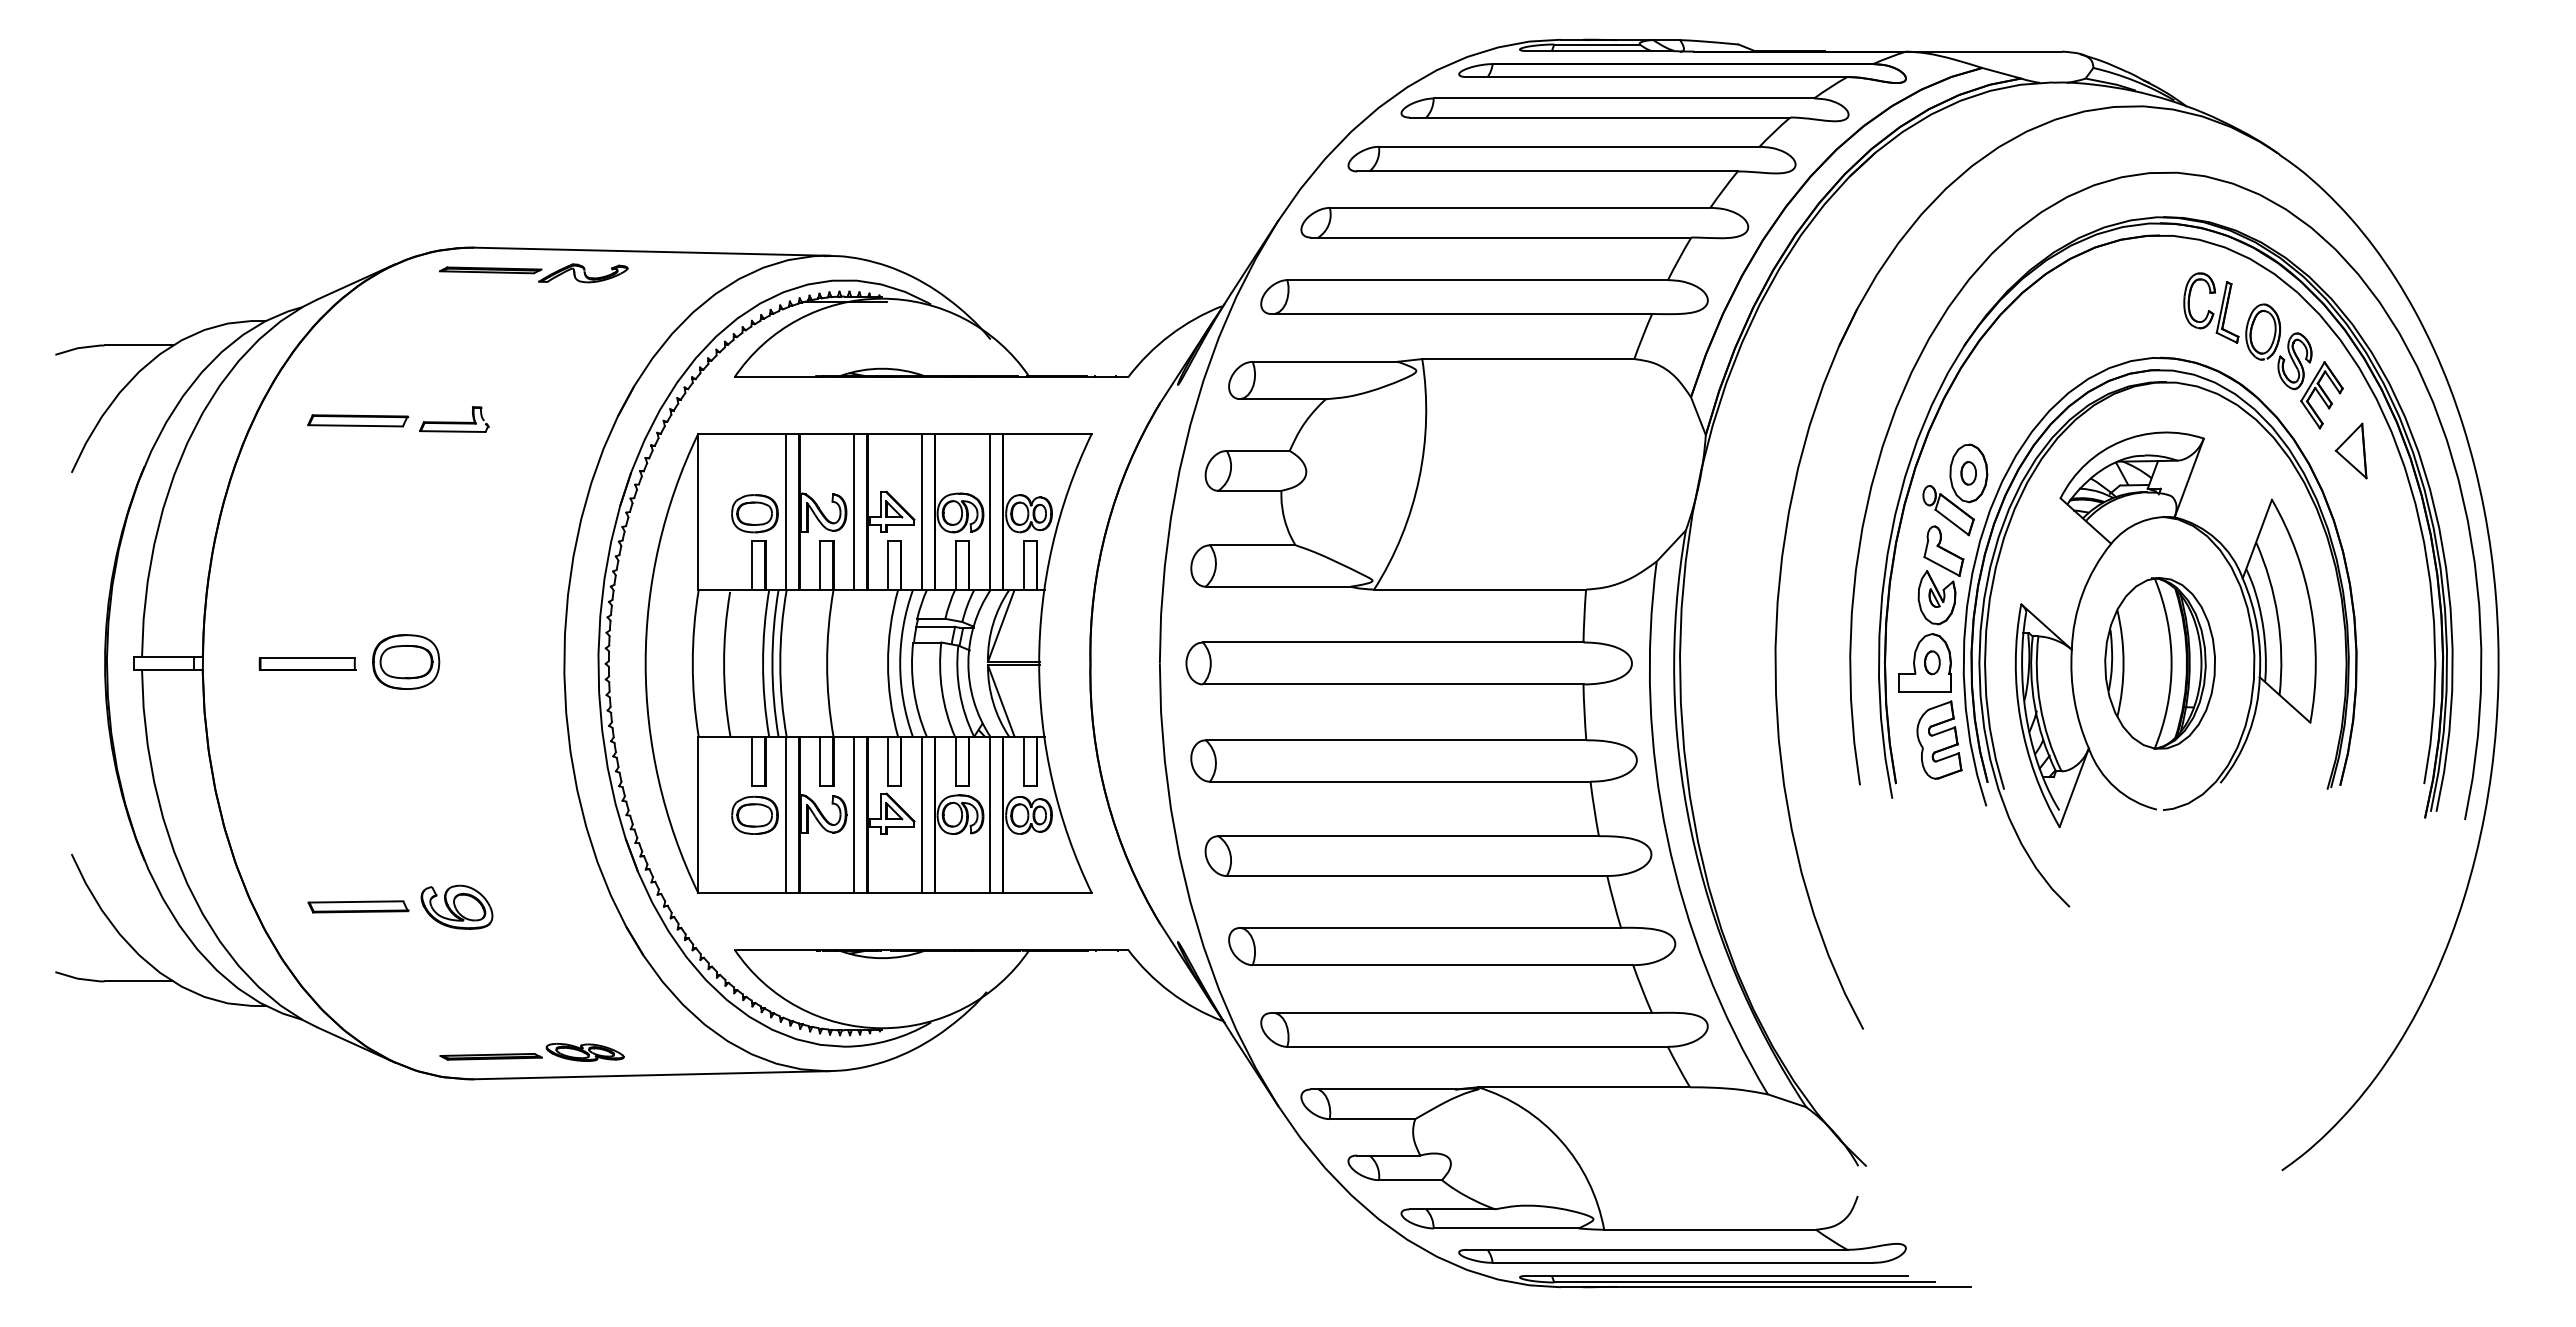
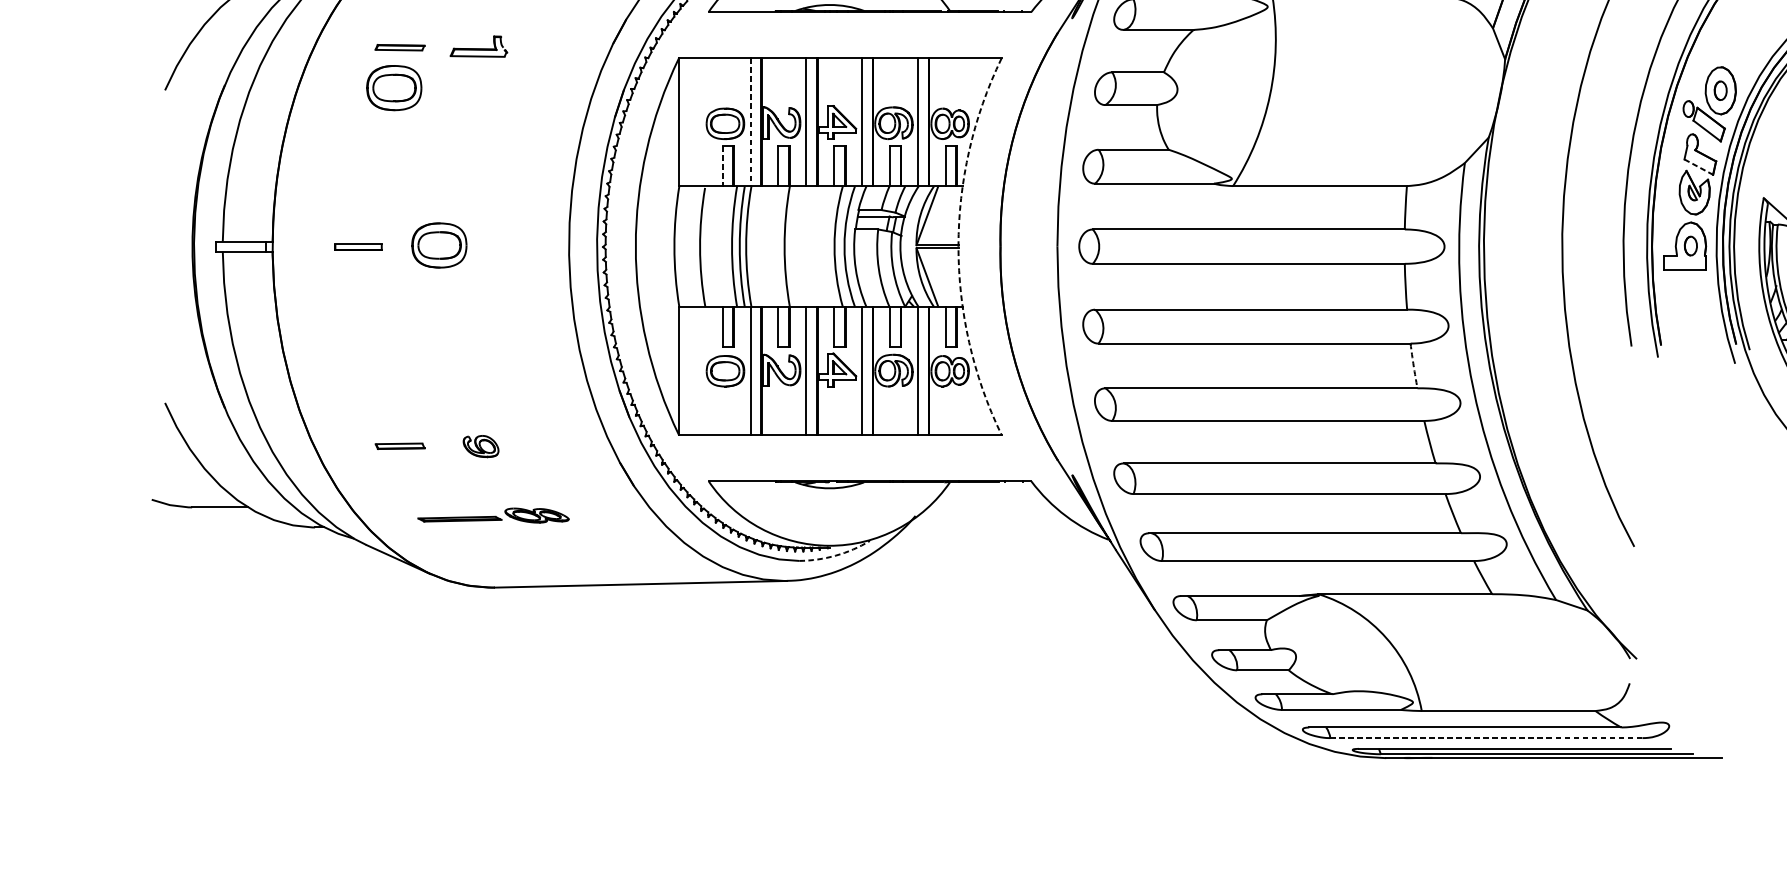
part: (358, 420) -> (400, 47), size x0.6
part: (351, 469) -> (394, 87), added
line: (785, 512) -> (750, 122), solid -> dashed
line: (751, 566) -> (722, 167), solid -> dashed
line: (1942, 566) -> (1699, 167), solid -> dashed
part: (307, 663) -> (358, 246), size x0.6
arc: (1039, 663) -> (958, 246), solid -> dashed
part: (1939, 739) -> (1696, 309), removed
arc: (1594, 808) -> (1413, 365), solid -> dashed
part: (358, 906) -> (400, 445), size x0.6
part: (456, 906) -> (480, 445), size x0.6
arc: (889, 1040) -> (835, 555), solid -> dashed
part: (531, 1052) -> (492, 515), moved
line: (1682, 1262) -> (1485, 737), solid -> dashed

